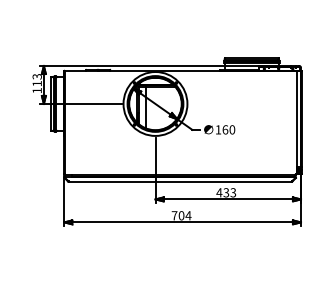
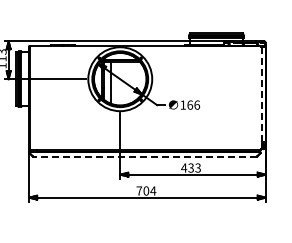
line: (296, 123) -> (261, 98), solid -> dashed
text: (232, 129) -> (197, 104), 160 -> 166
line: (180, 181) -> (145, 156), solid -> dashed

